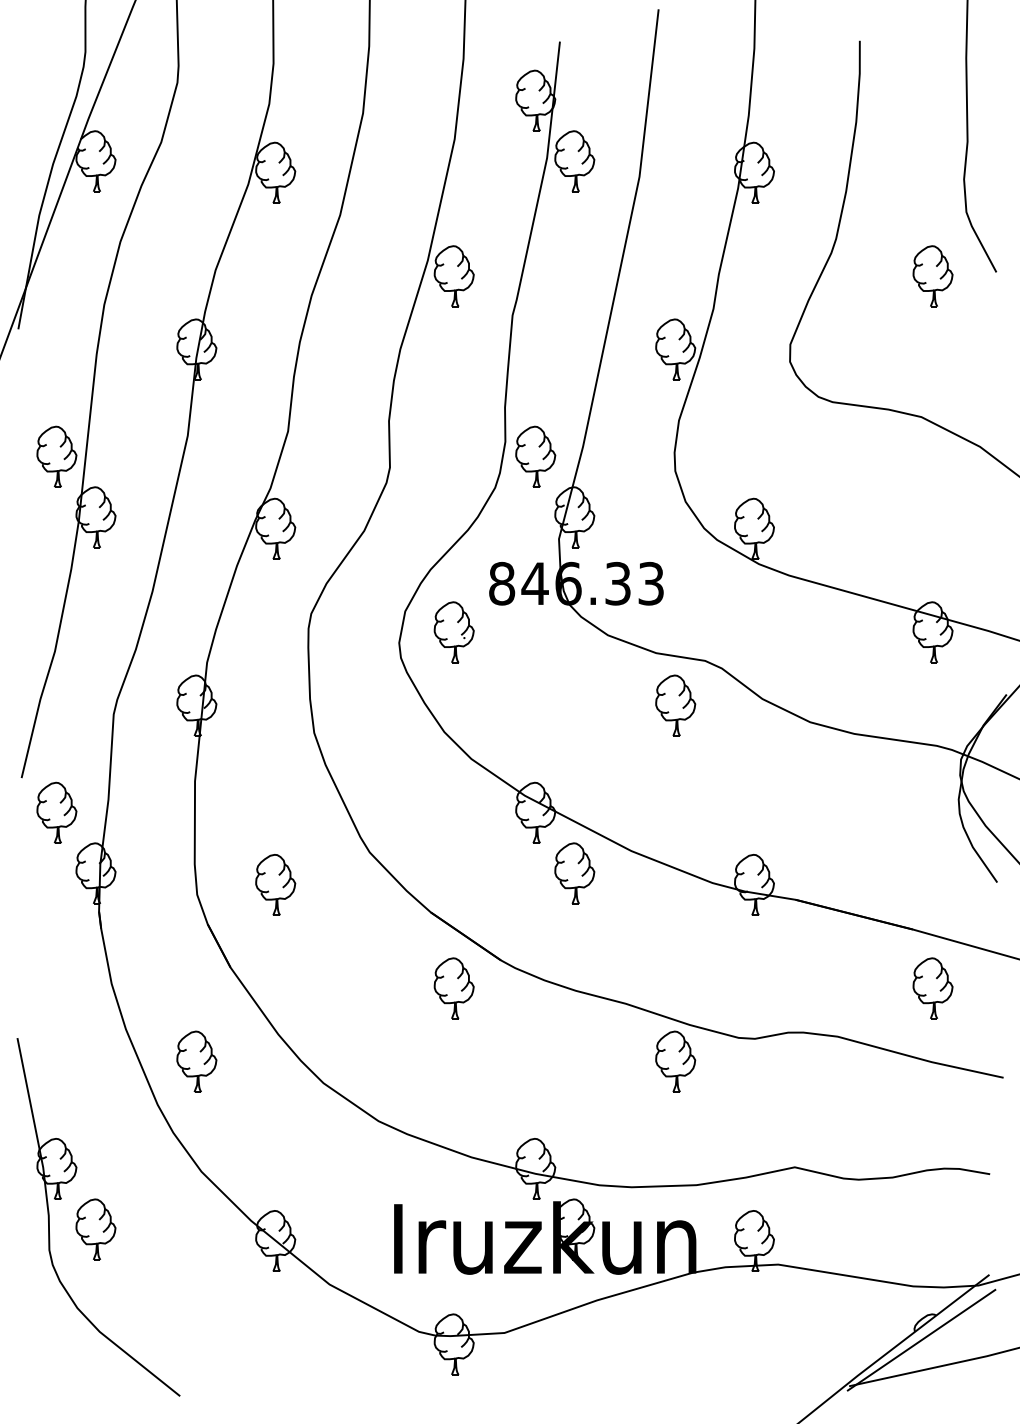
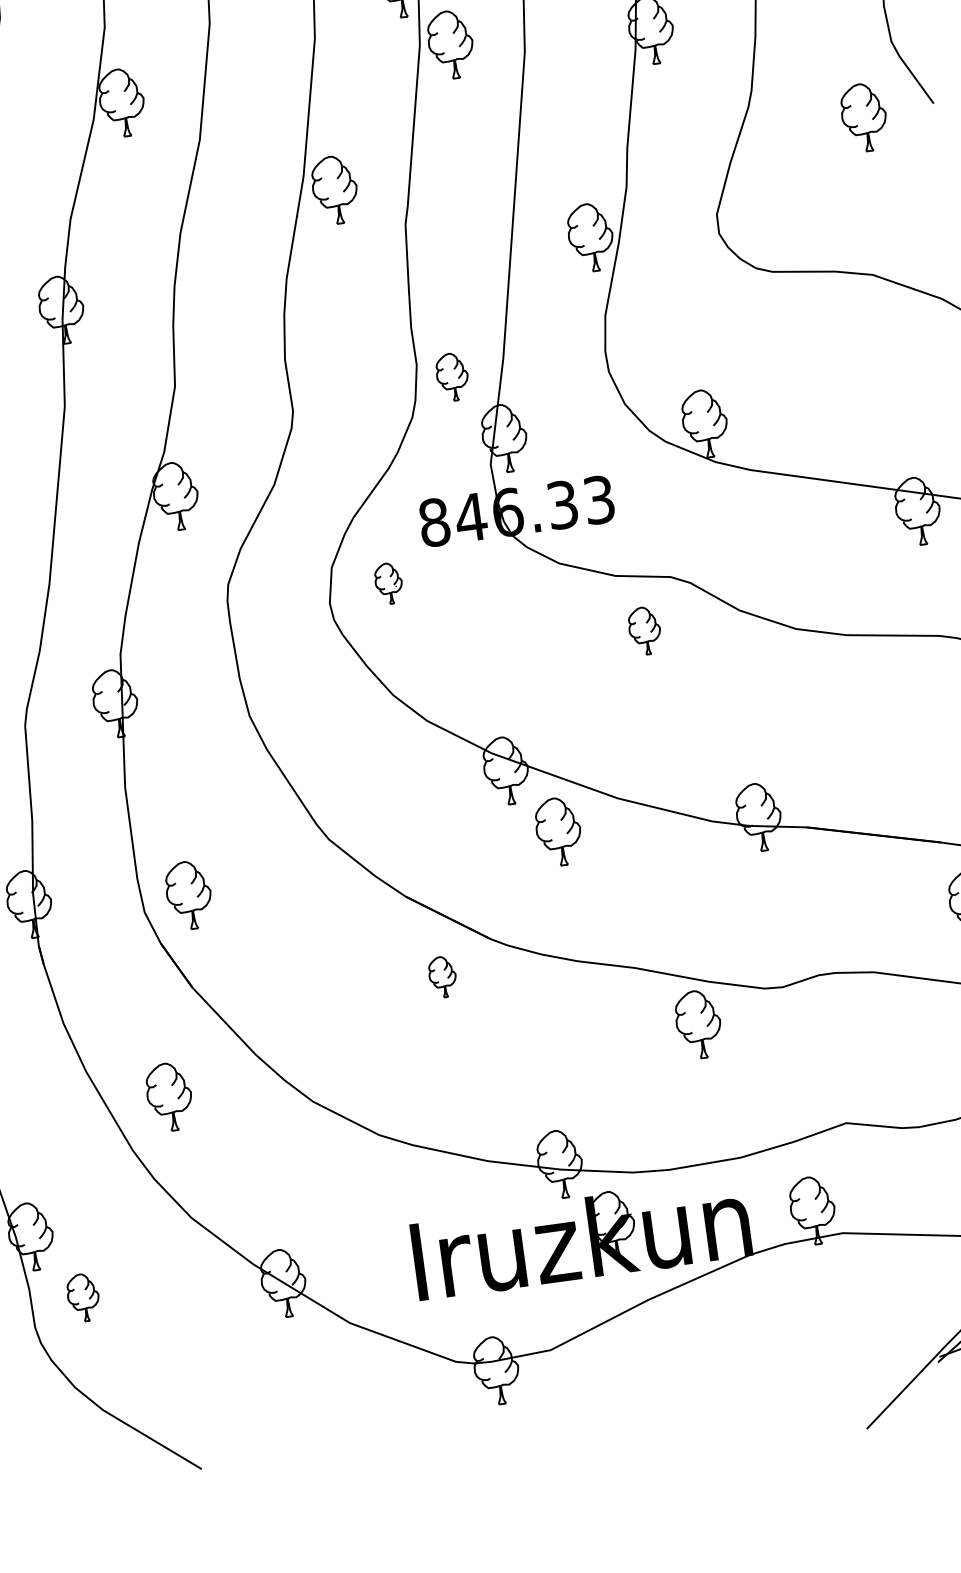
part: (535, 456) -> (452, 376), size x0.7
part: (453, 632) -> (388, 583), size x0.6
part: (675, 705) -> (644, 630), size x0.7
part: (275, 884) -> (188, 894), moved
part: (453, 988) -> (442, 977), size x0.6
part: (95, 1229) -> (82, 1297), size x0.7

